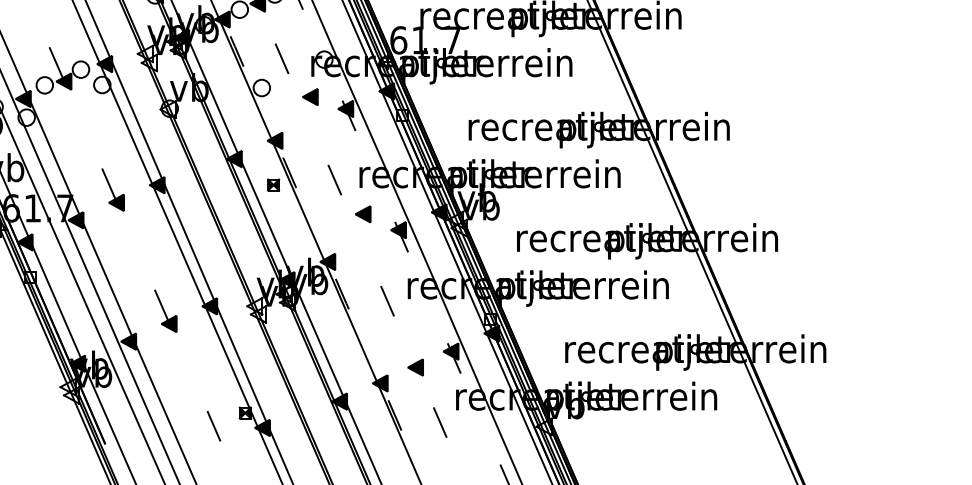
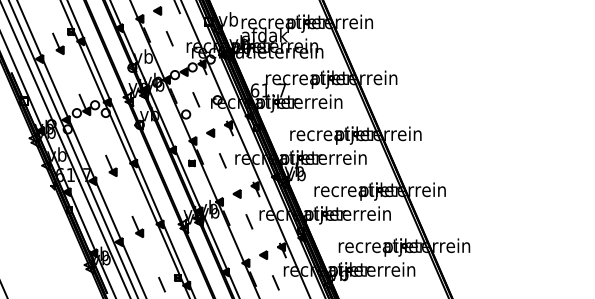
part: (310, 95) -> (210, 132), moved
part: (361, 213) -> (236, 193), moved

